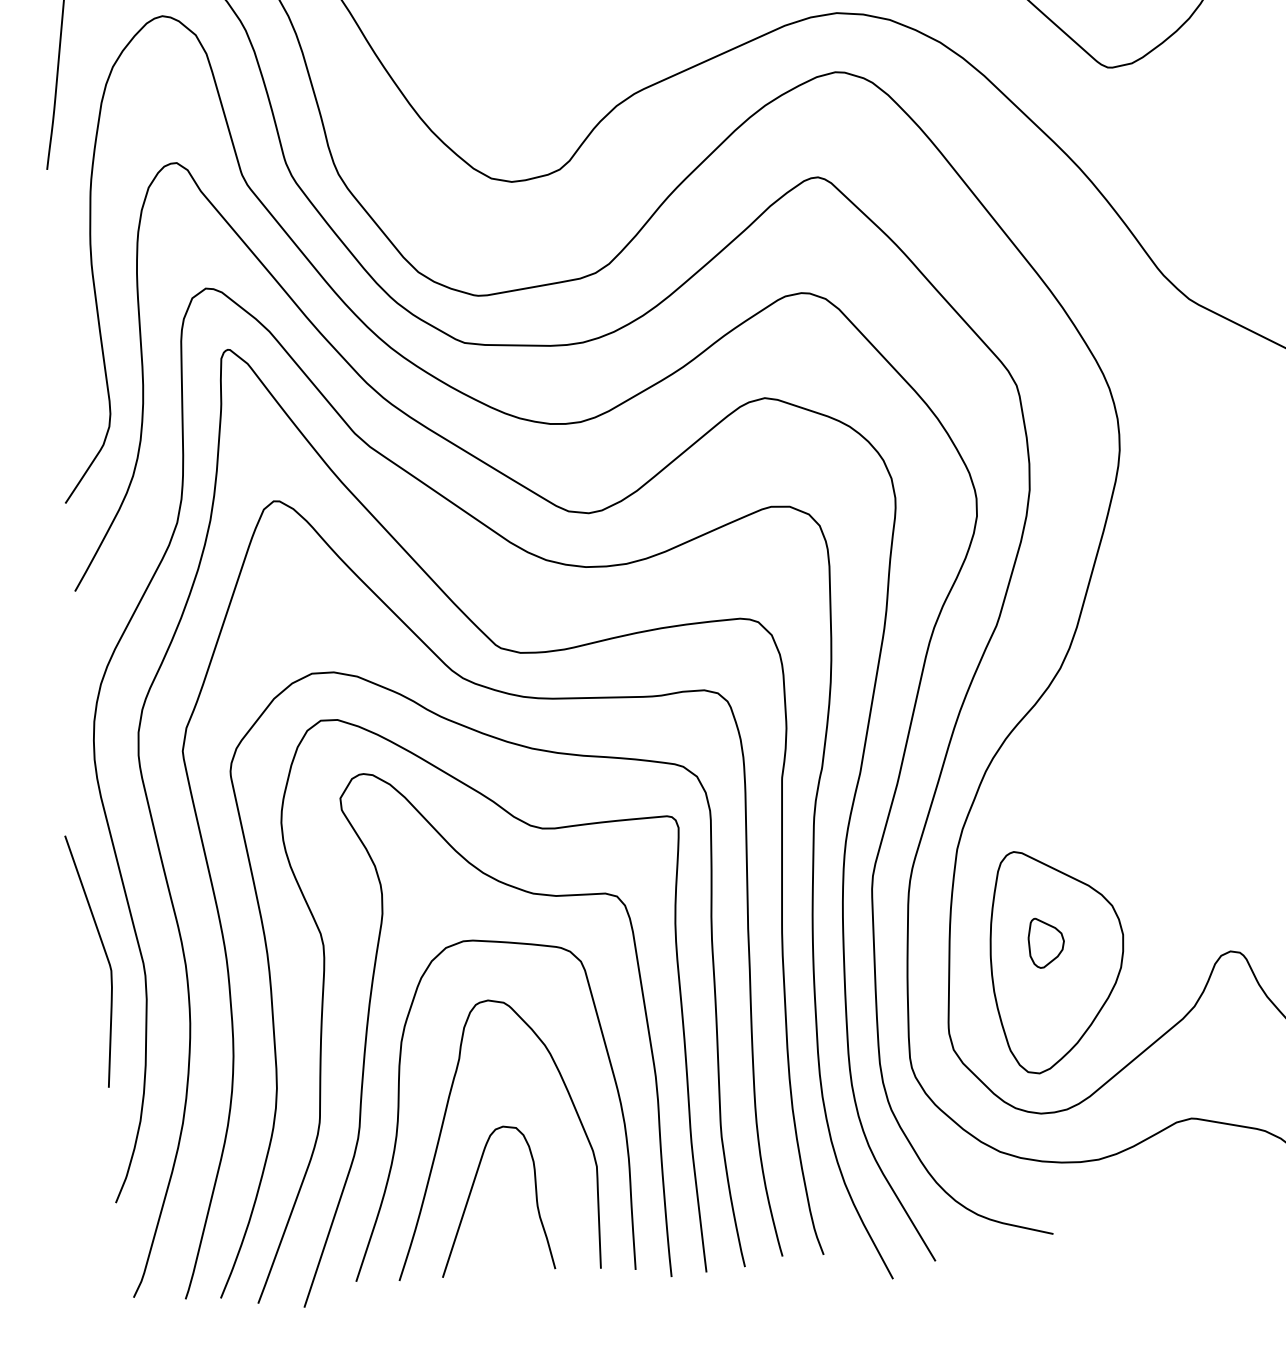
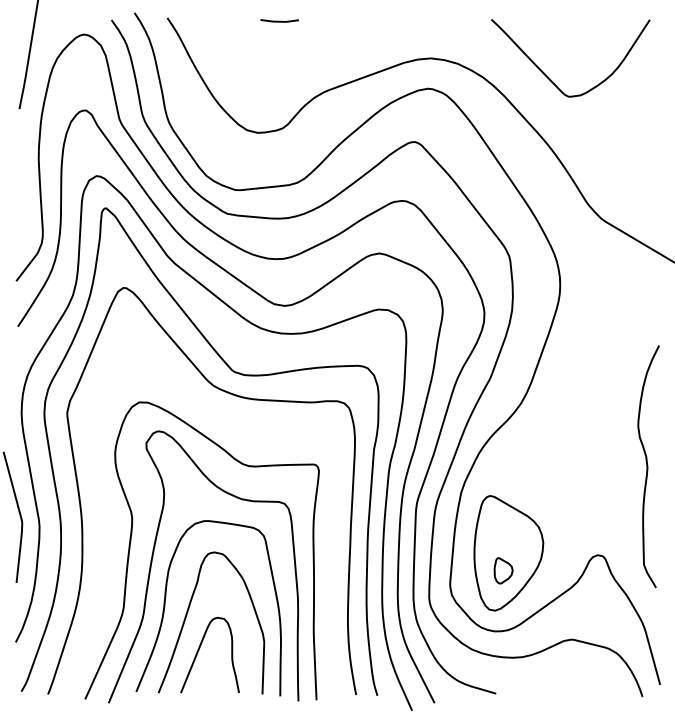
part: (1046, 942) -> (503, 570), moved
curve: (272, 987) -> (104, 537), removed

